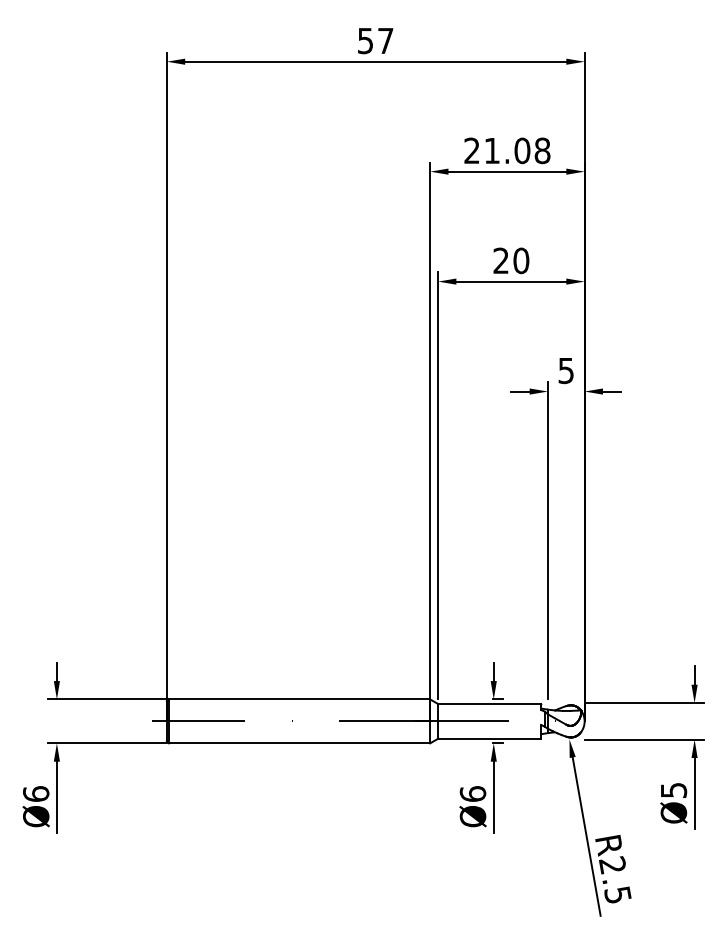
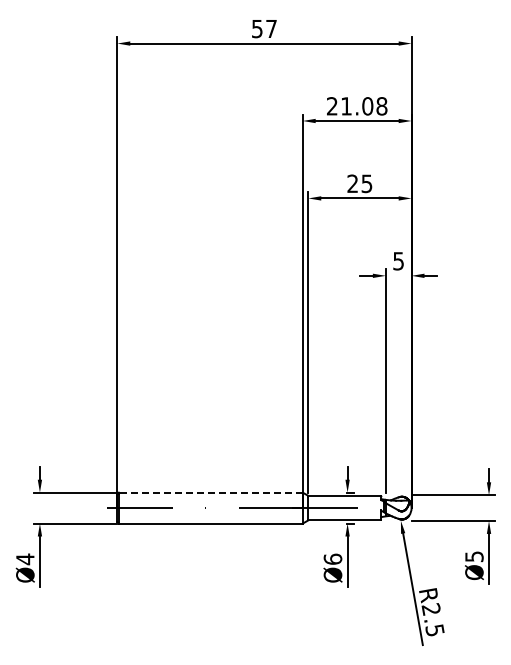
text: (520, 260) -> (366, 183), 20 -> 25
line: (299, 699) -> (210, 492), solid -> dashed
text: (36, 794) -> (25, 559), Ø6 -> Ø4

